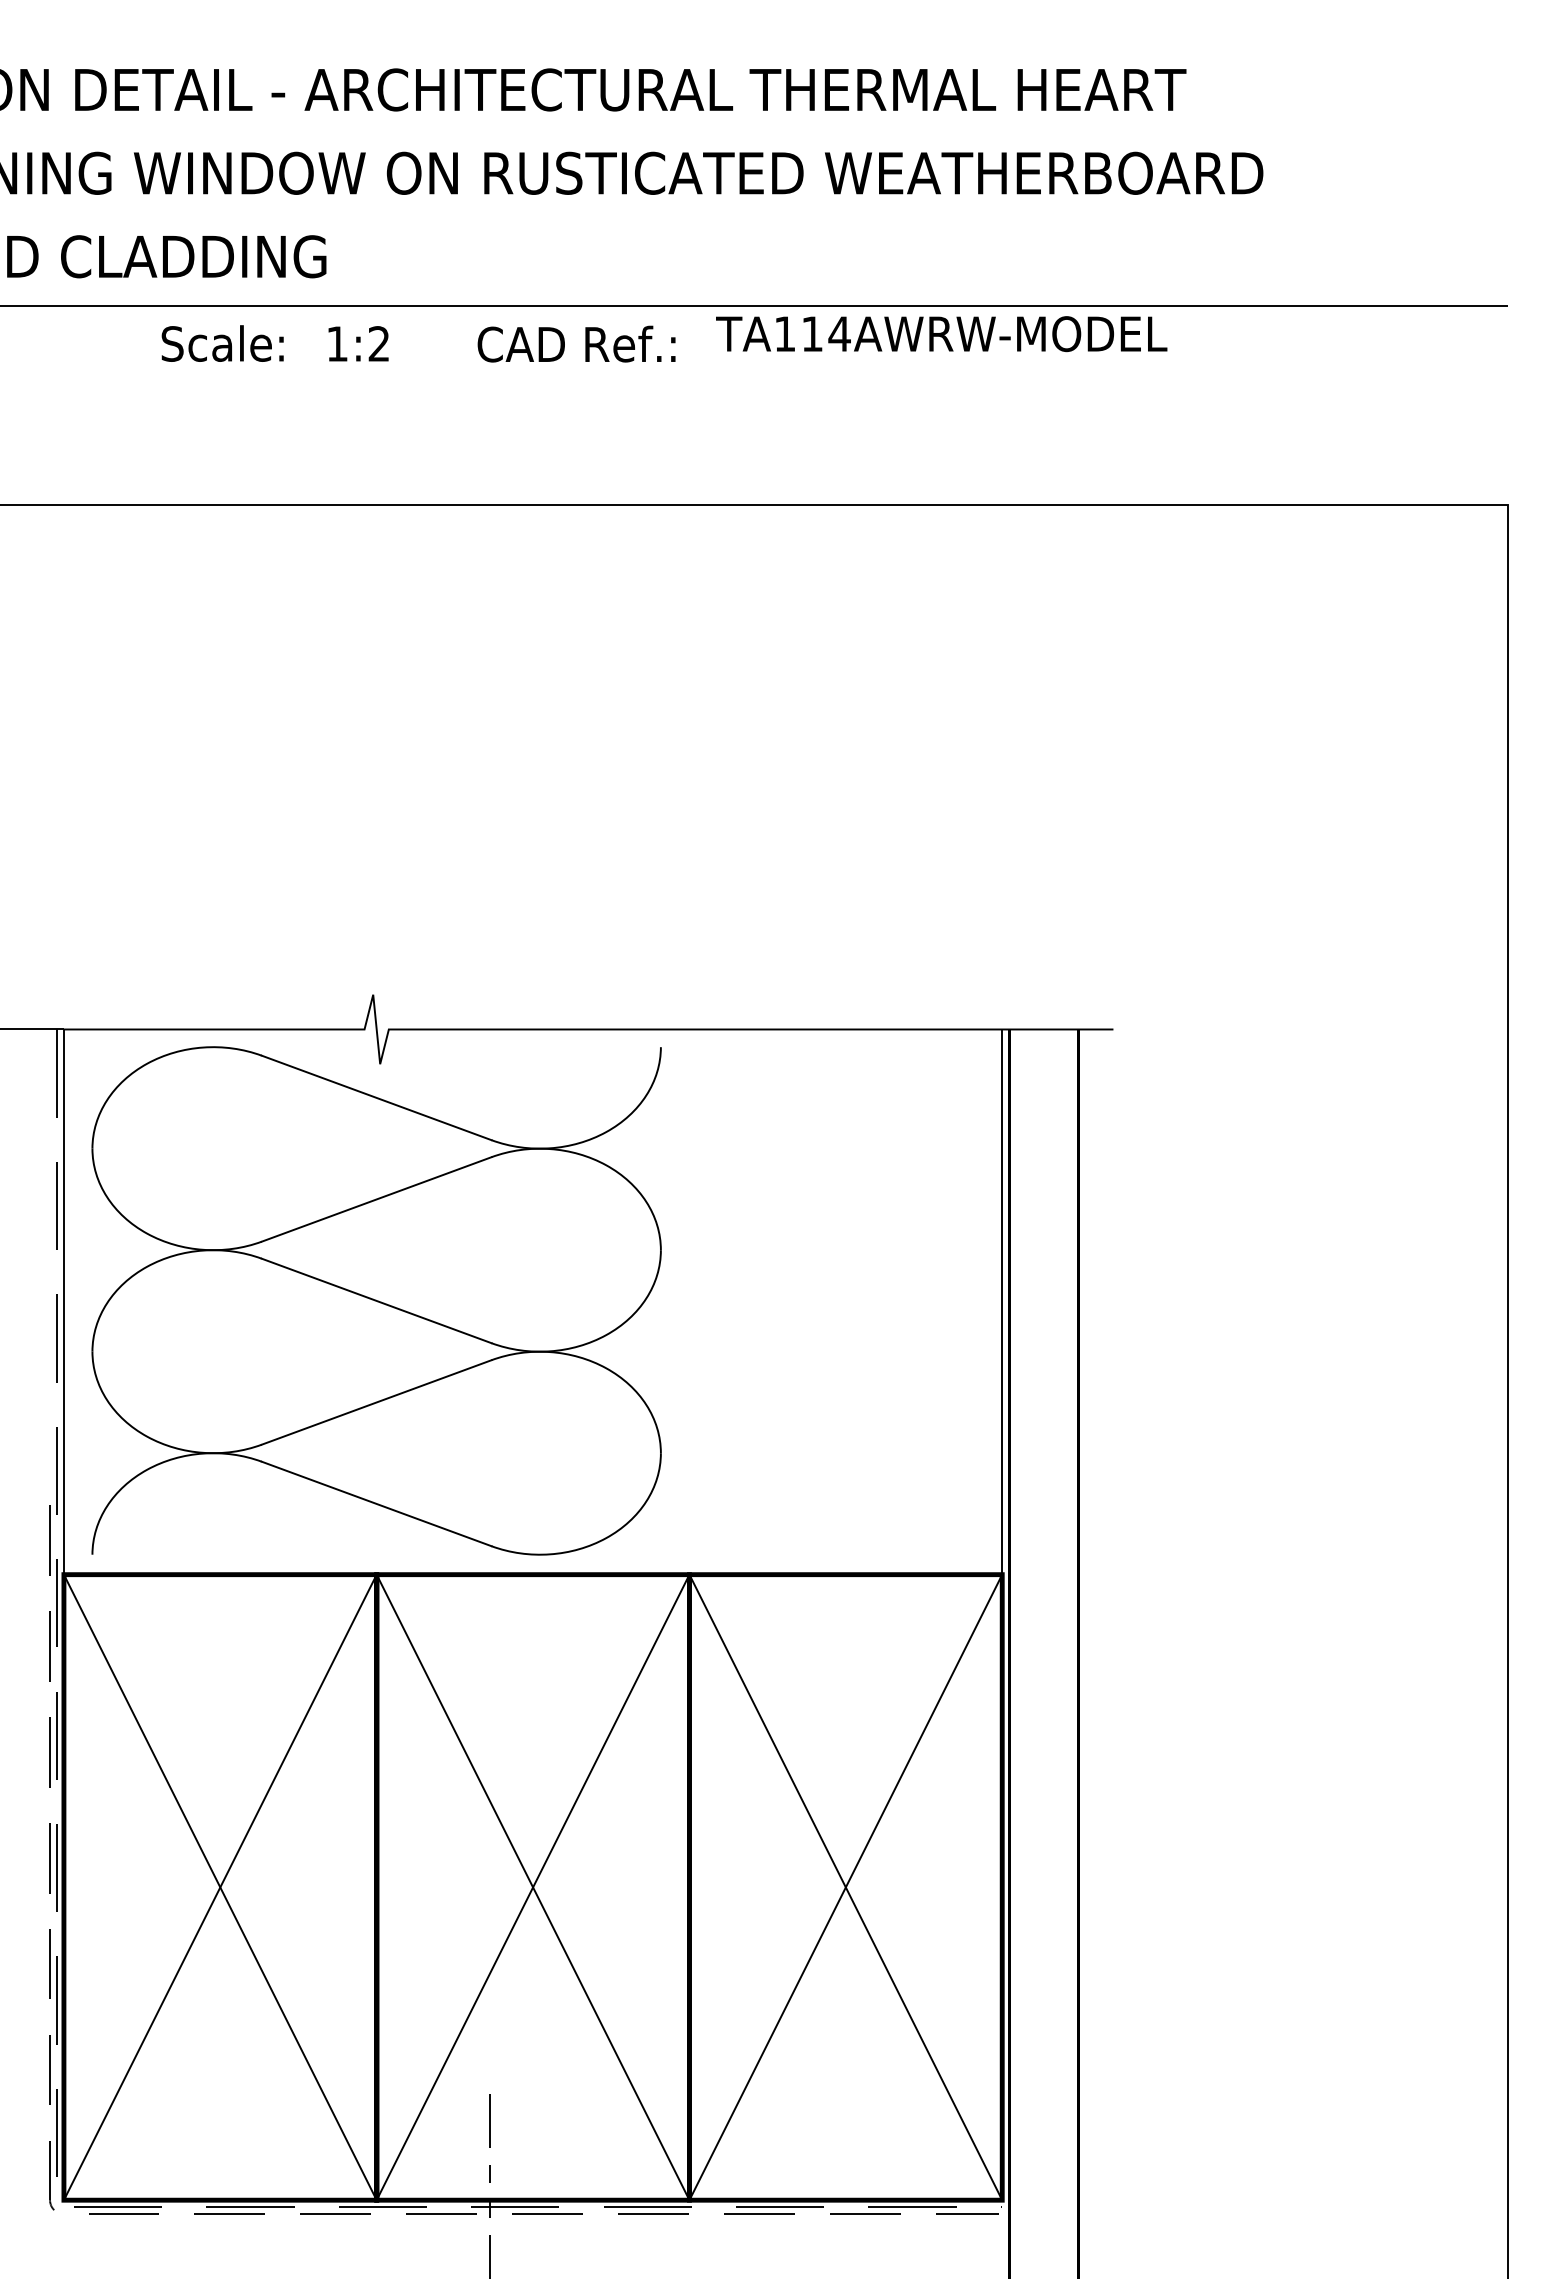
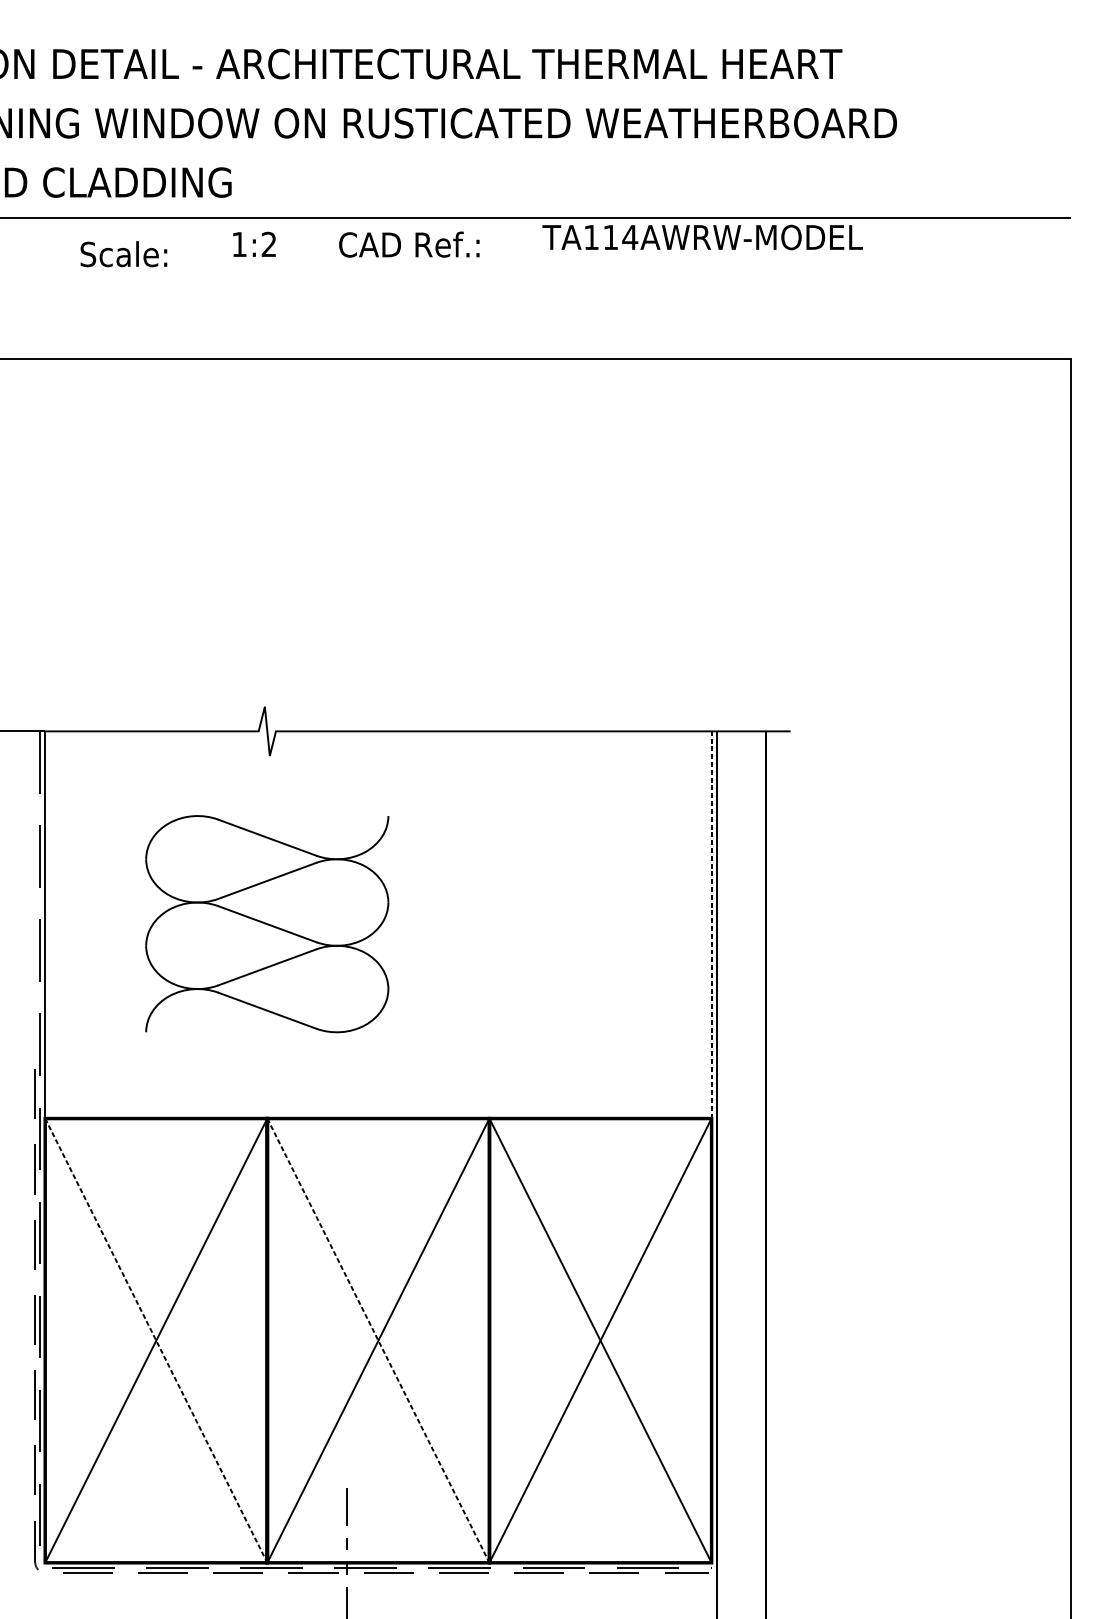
text: (941, 334) -> (702, 237), moved
text: (222, 343) -> (123, 254), moved
part: (376, 1300) -> (267, 923), size x0.6
line: (1002, 1302) -> (711, 925), solid -> dashed
line: (220, 1887) -> (156, 1340), solid -> dashed
line: (533, 1887) -> (378, 1340), solid -> dashed

